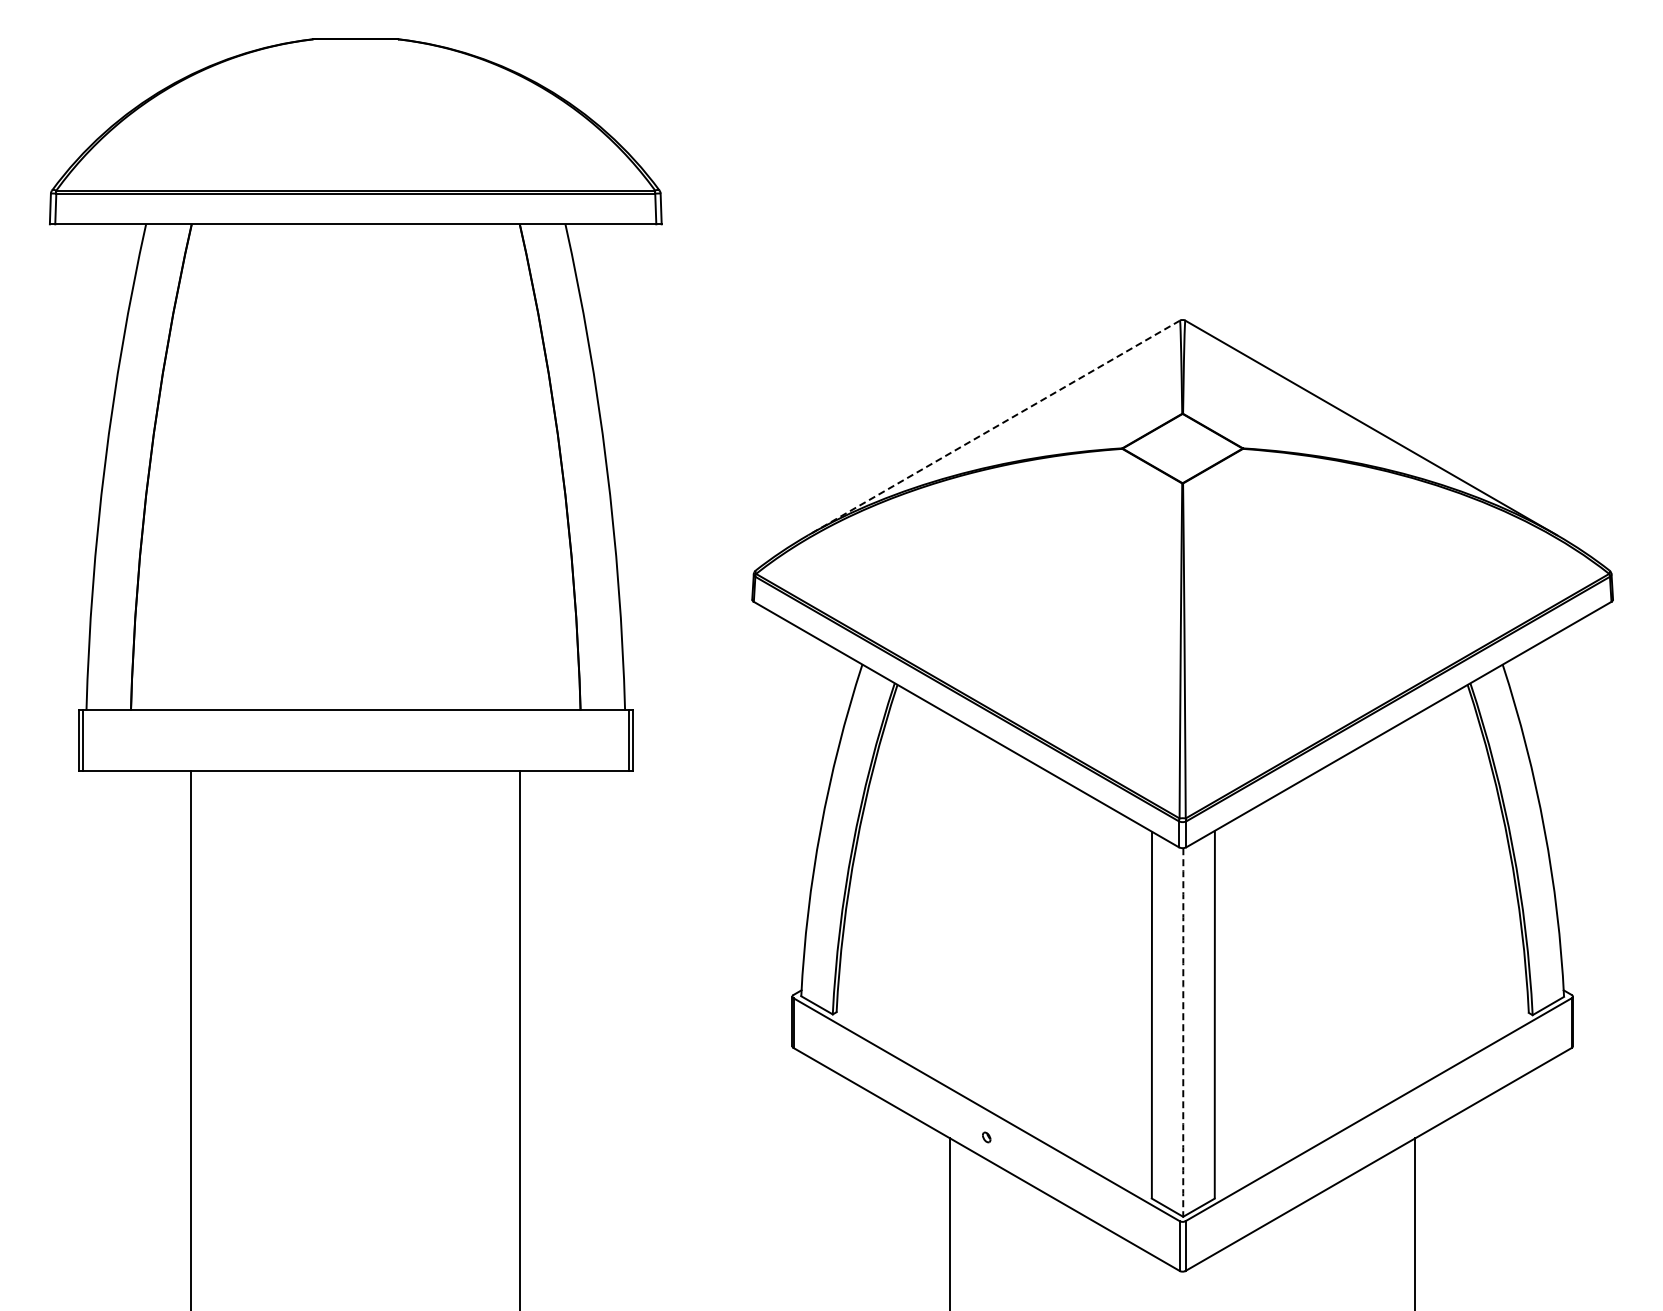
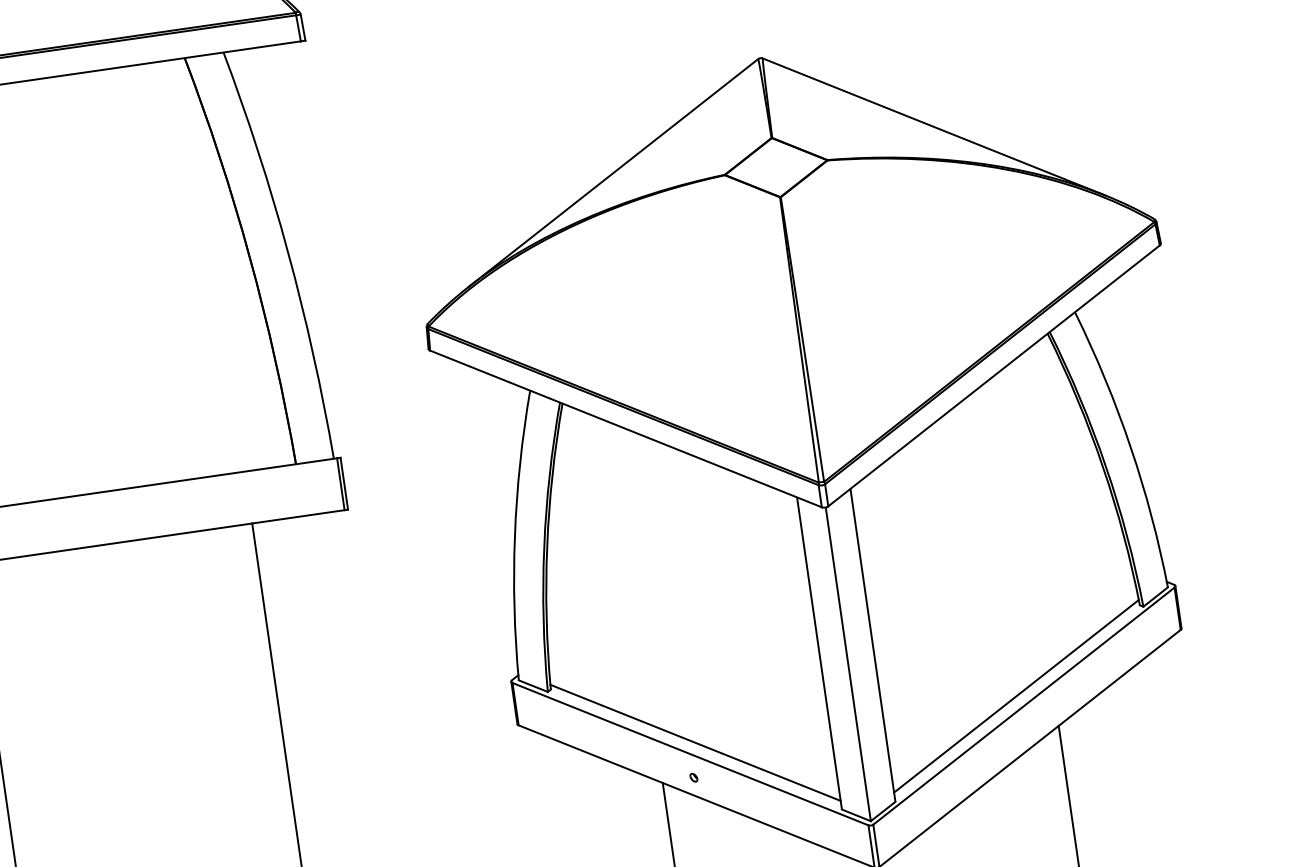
line: (994, 427) -> (613, 172), dashed -> solid
arc: (1183, 1032) -> (848, 664), dashed -> solid
line: (1371, 1096) -> (1016, 695), added
line: (993, 1097) -> (694, 742), added

